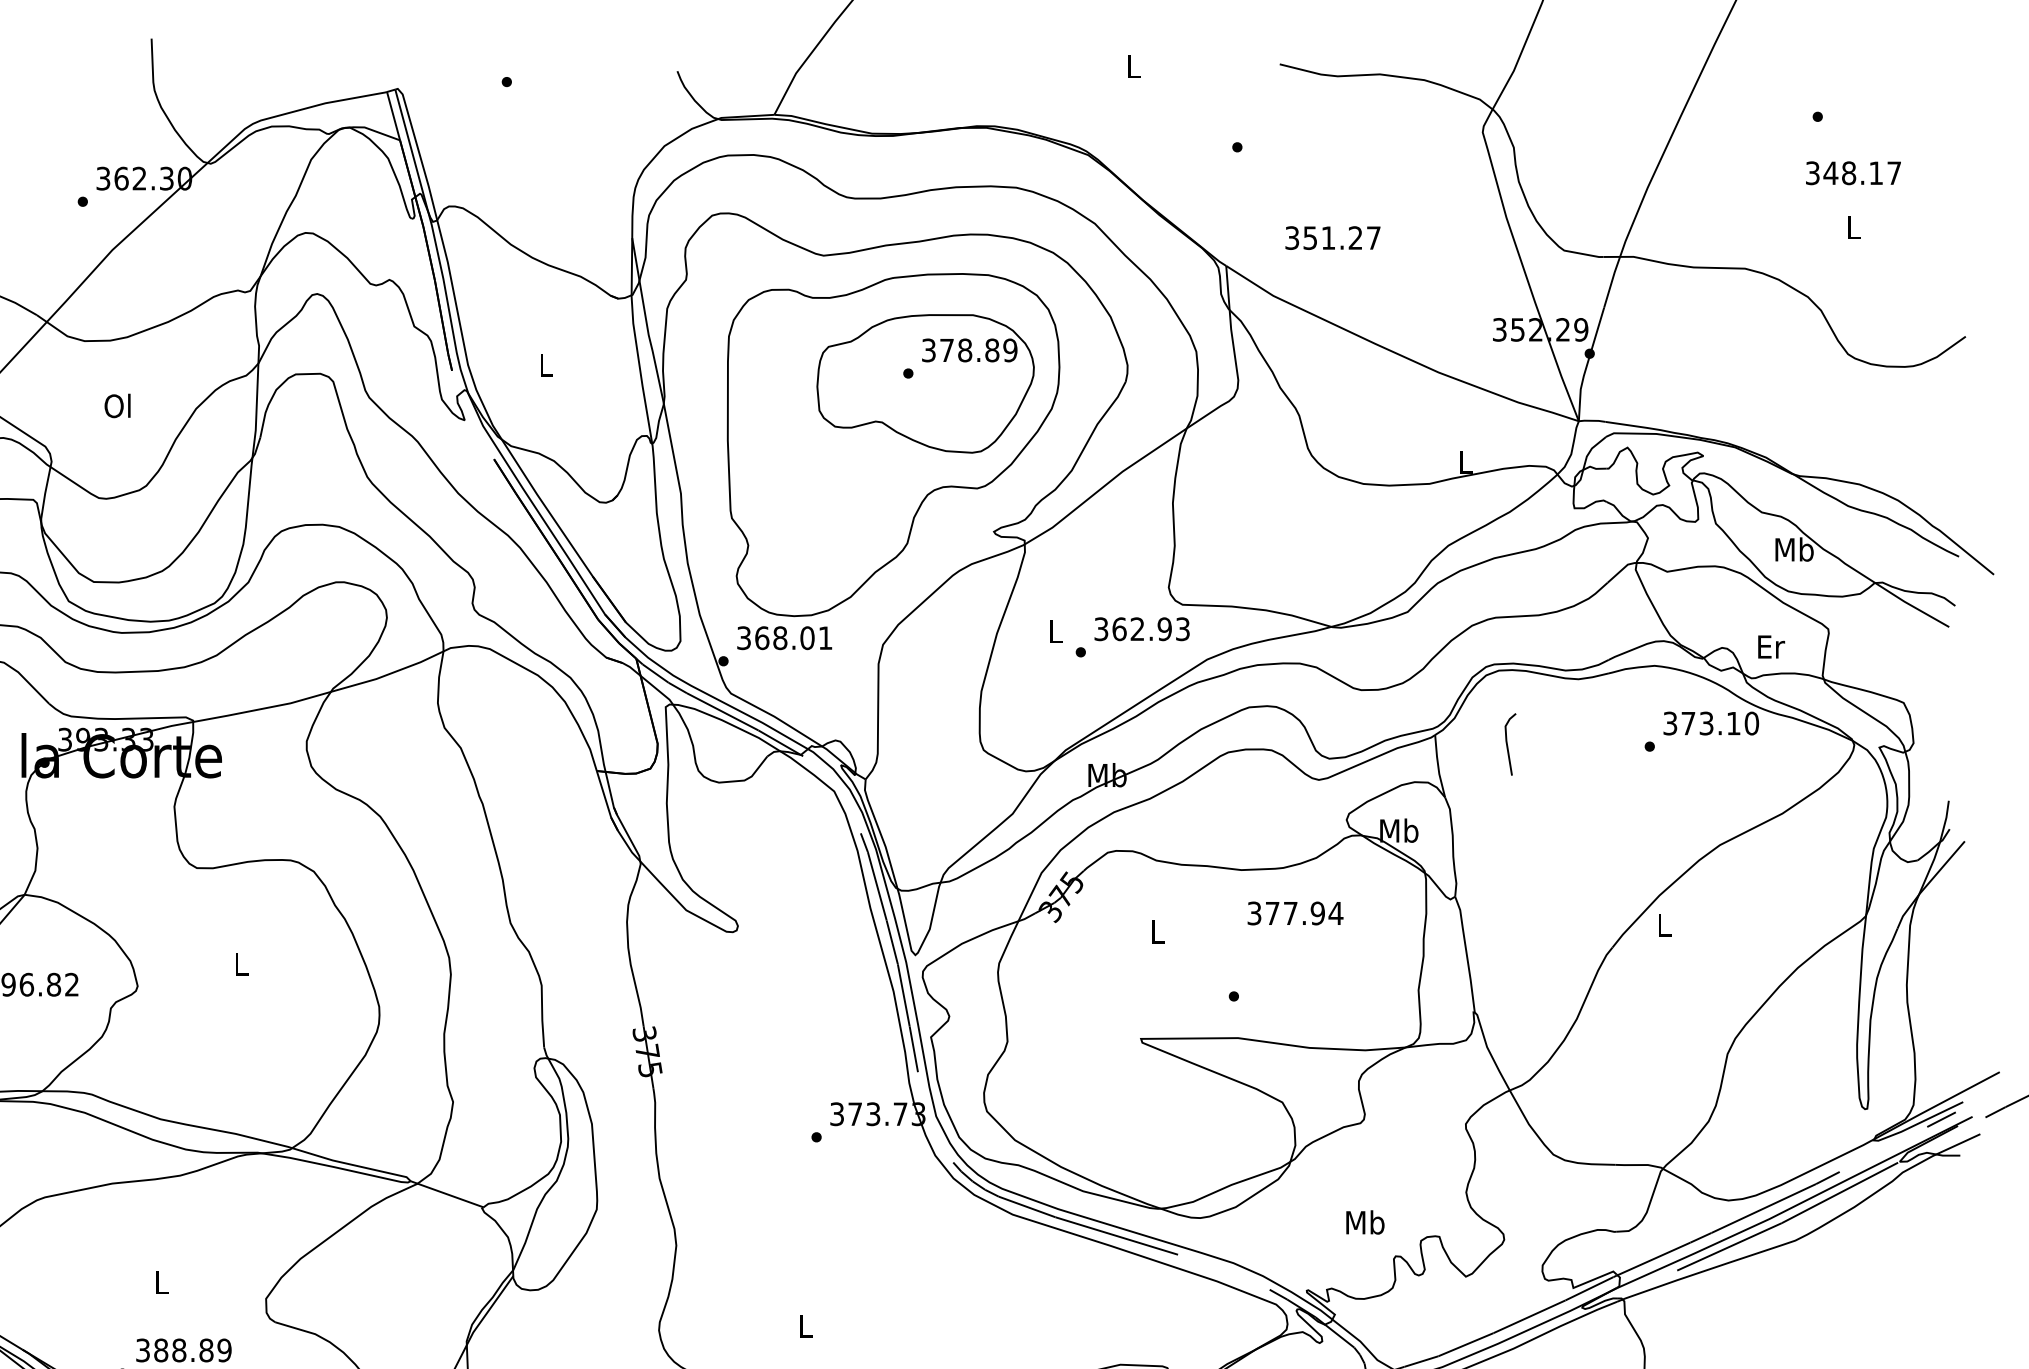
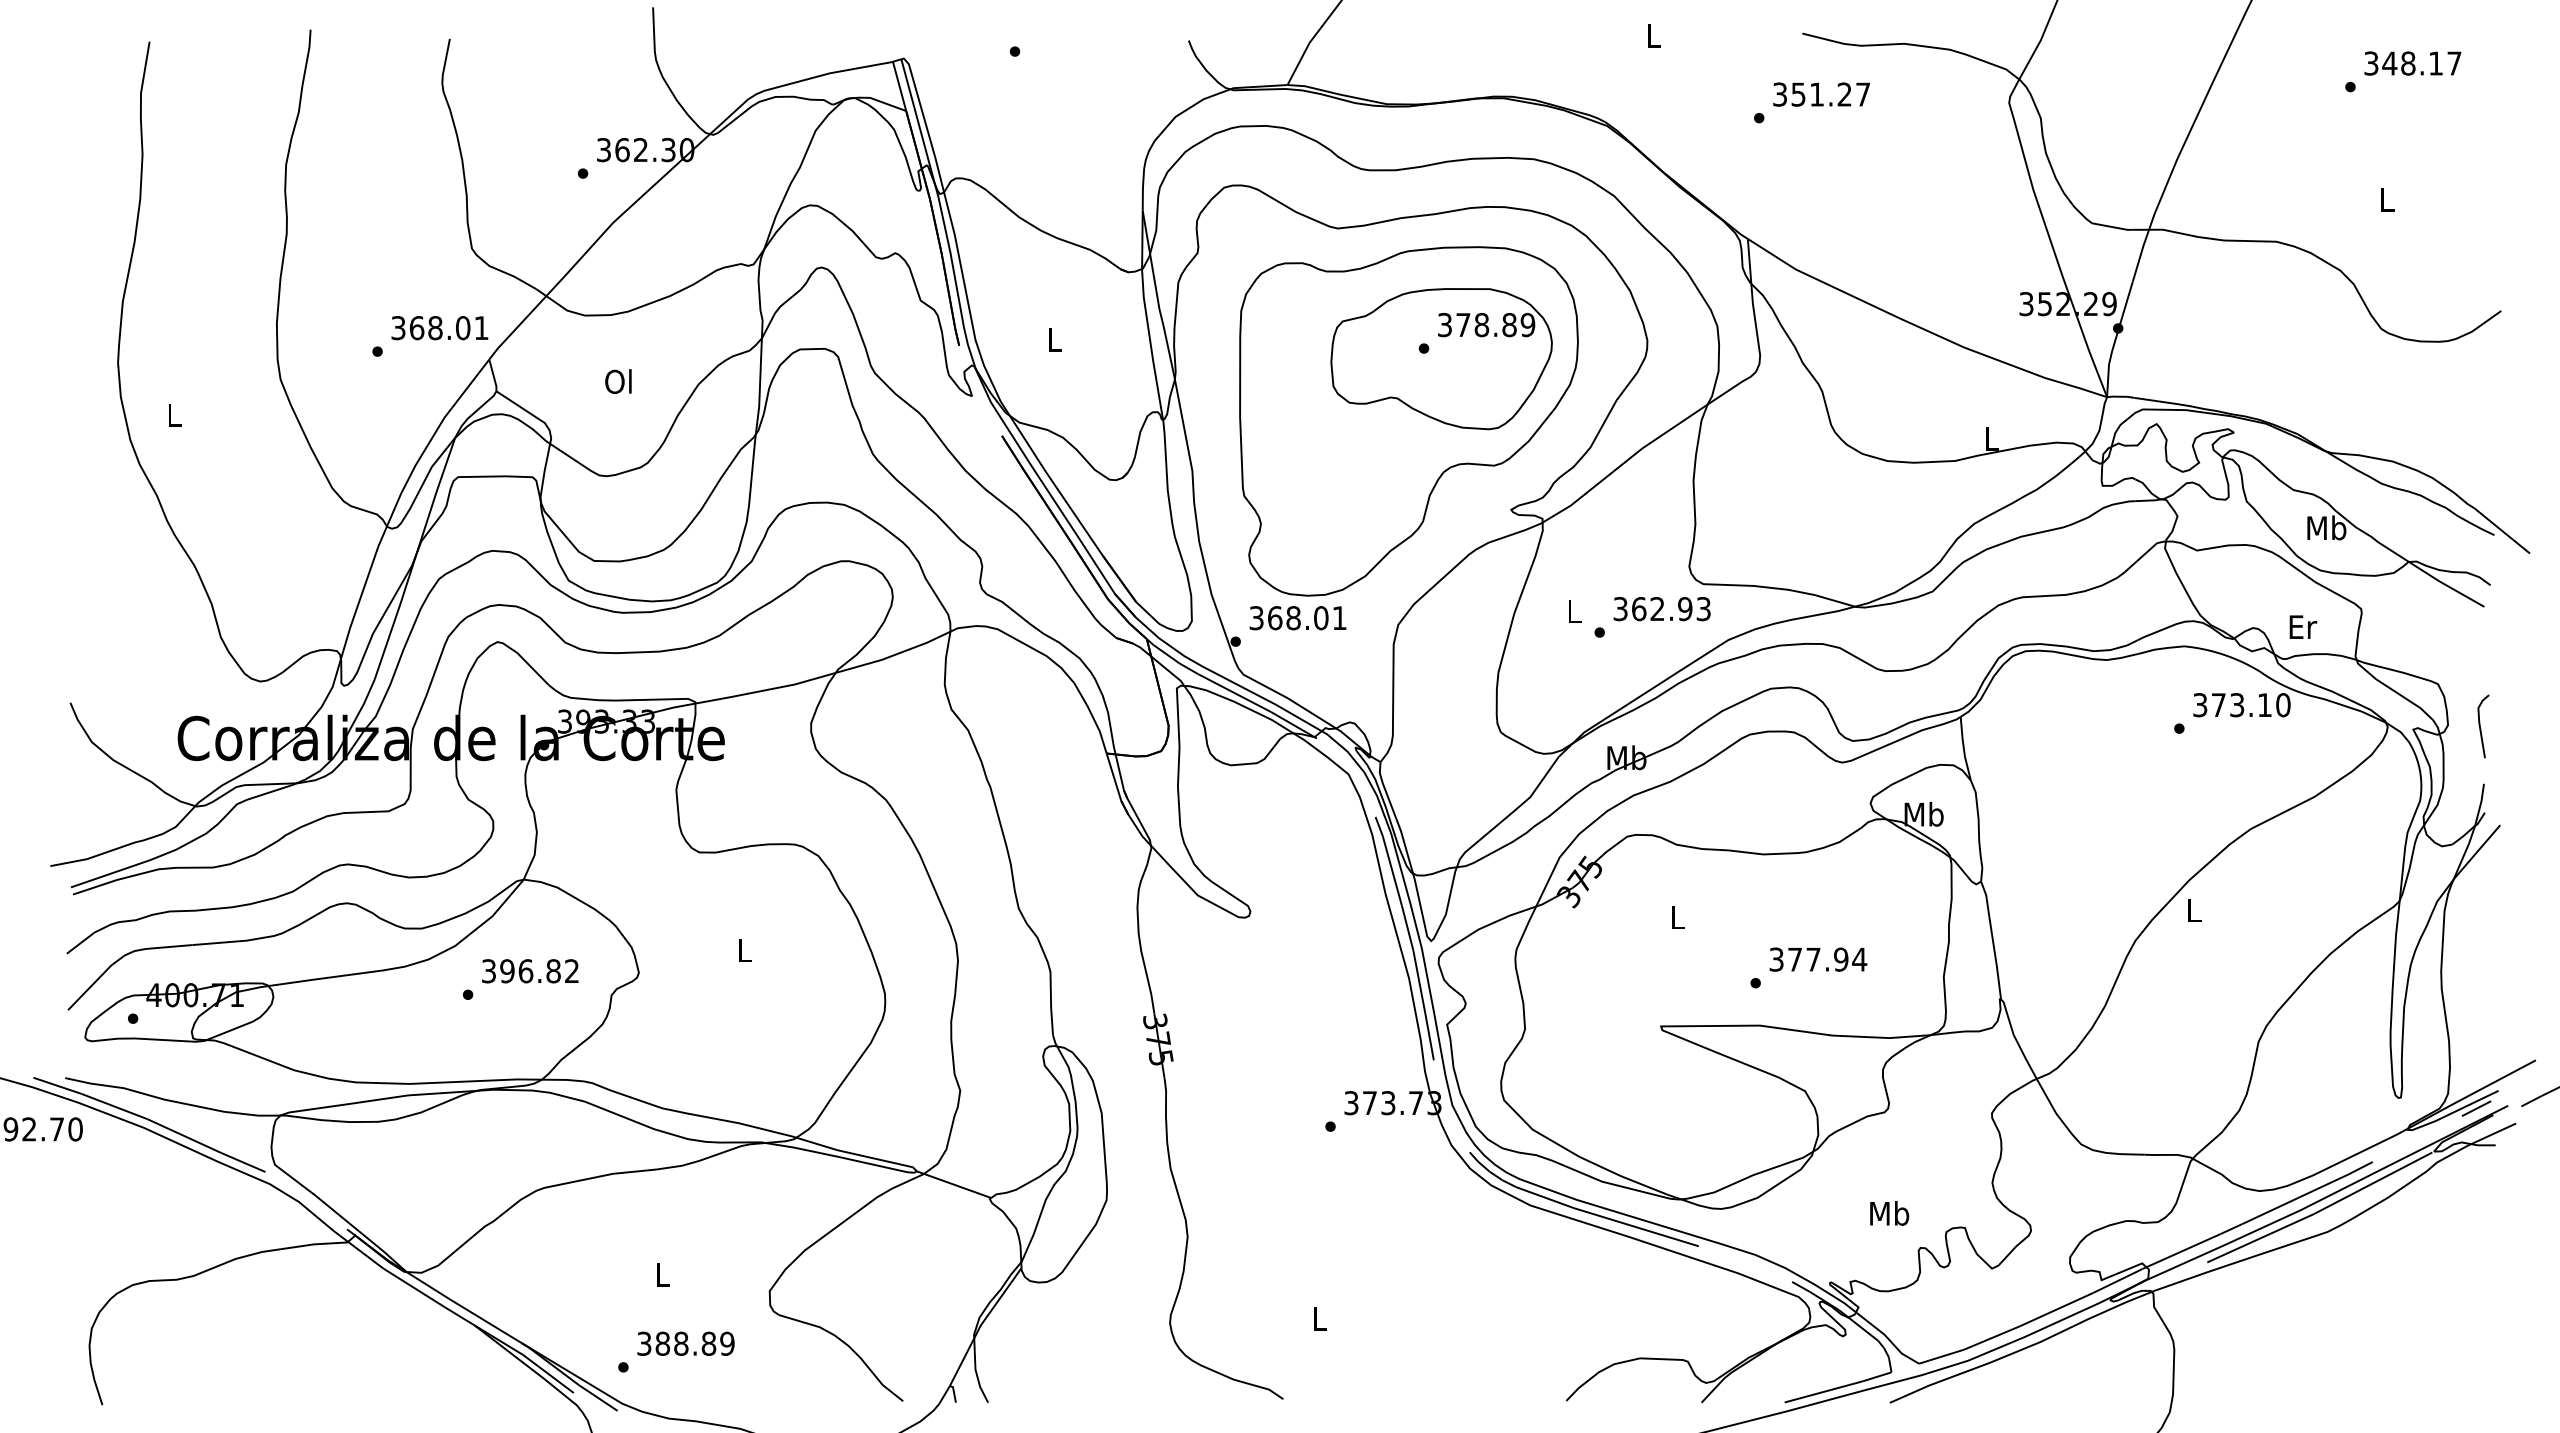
text: (1853, 173) -> (2412, 63), moved
text: (1332, 237) -> (1821, 94), moved
line: (1508, 746) -> (2481, 728), moved
text: (1295, 913) -> (1818, 959), moved

